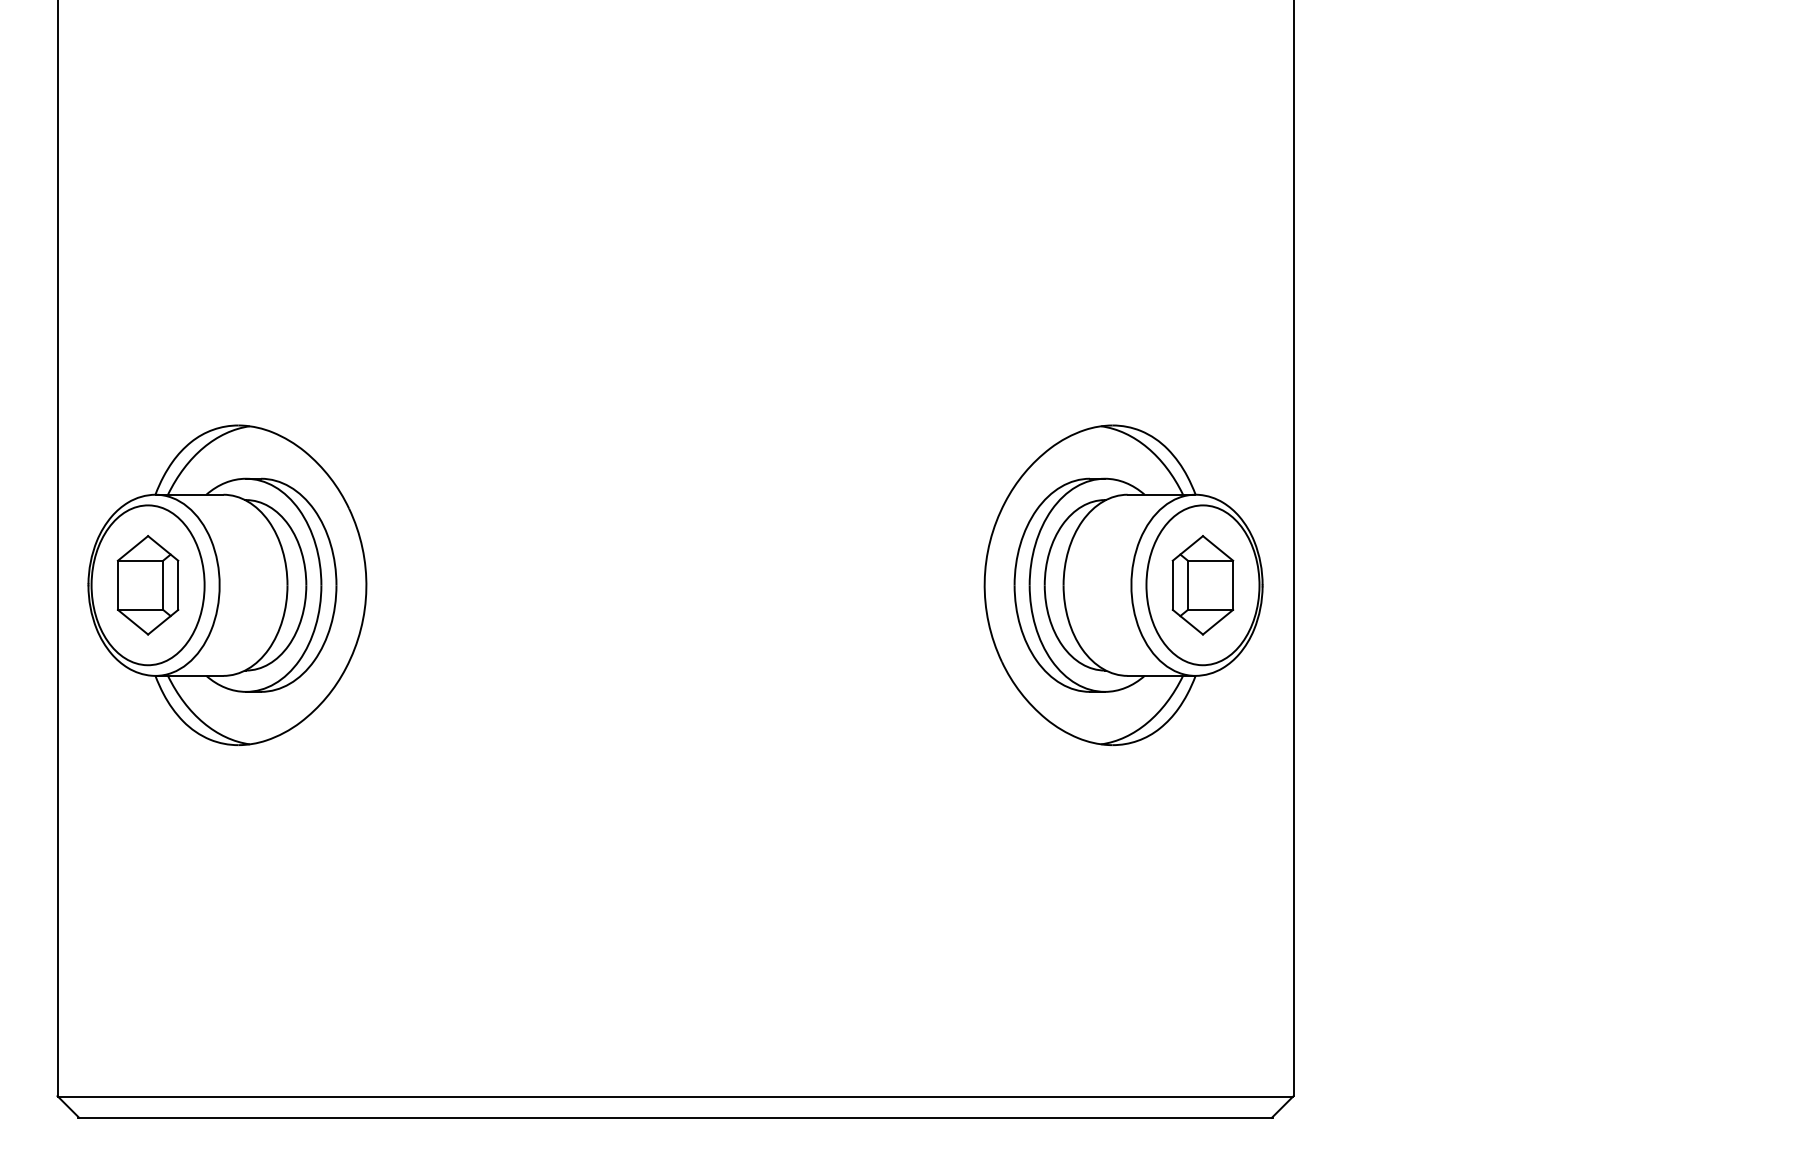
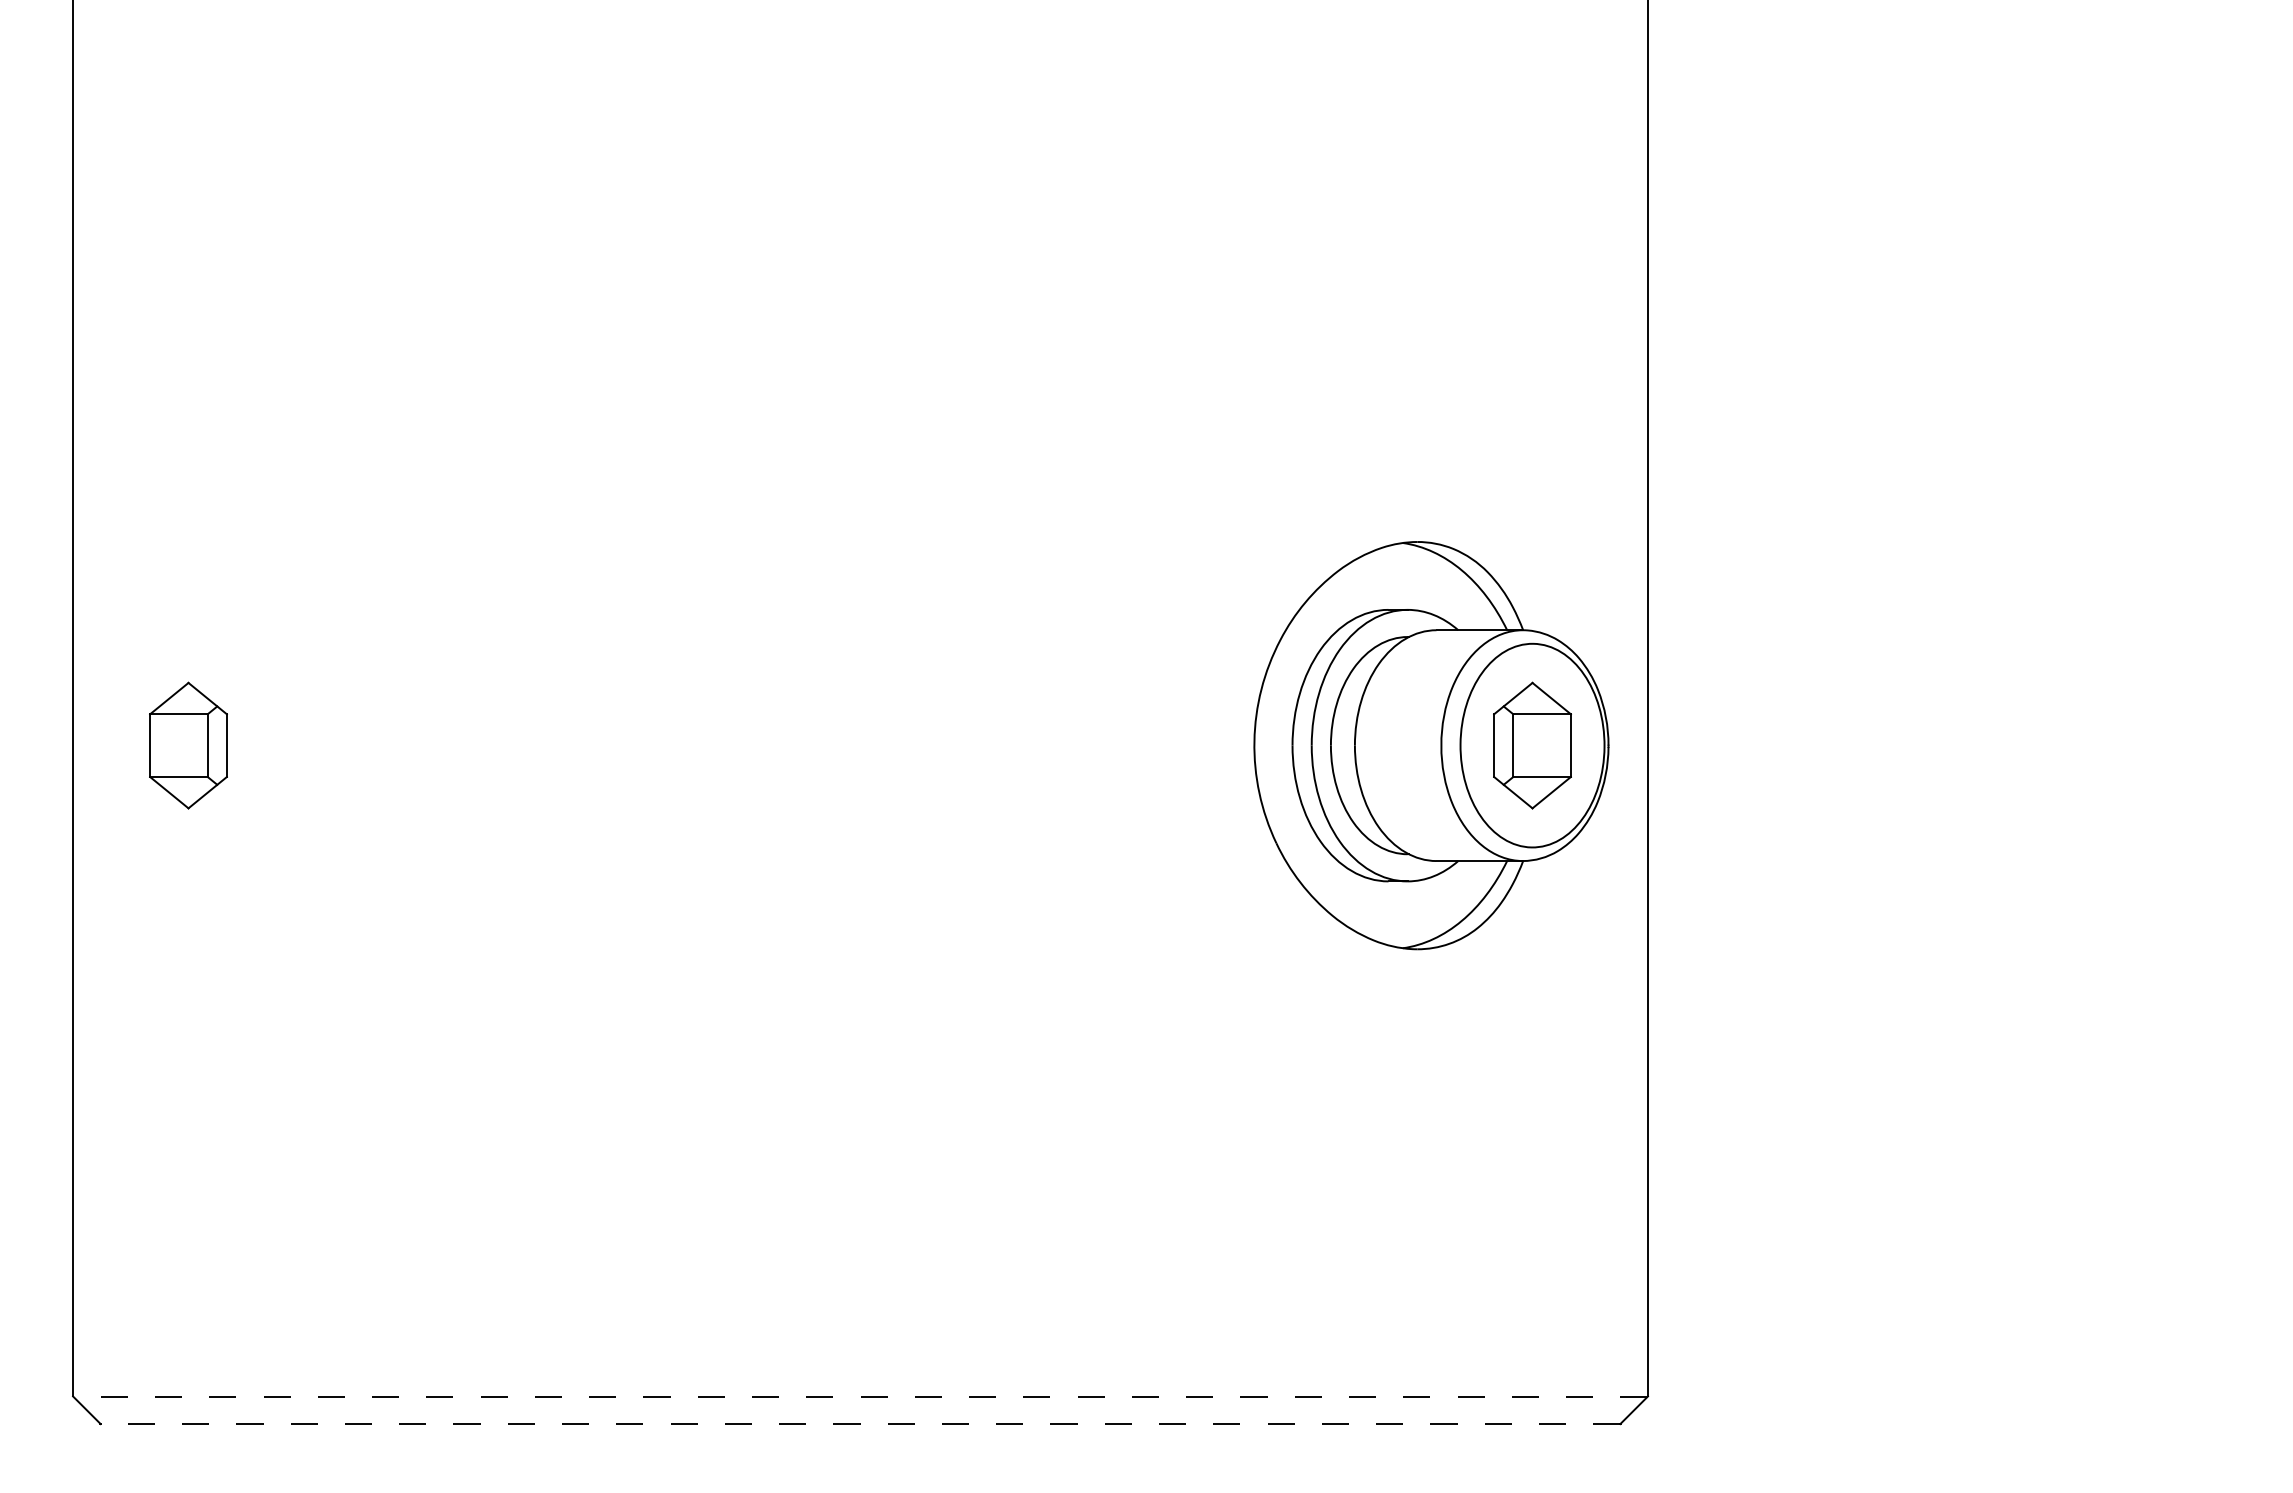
part: (227, 584) -> (289, 744), removed
line: (675, 1096) -> (860, 1396), solid -> dashed
line: (675, 1117) -> (860, 1423), solid -> dashed

